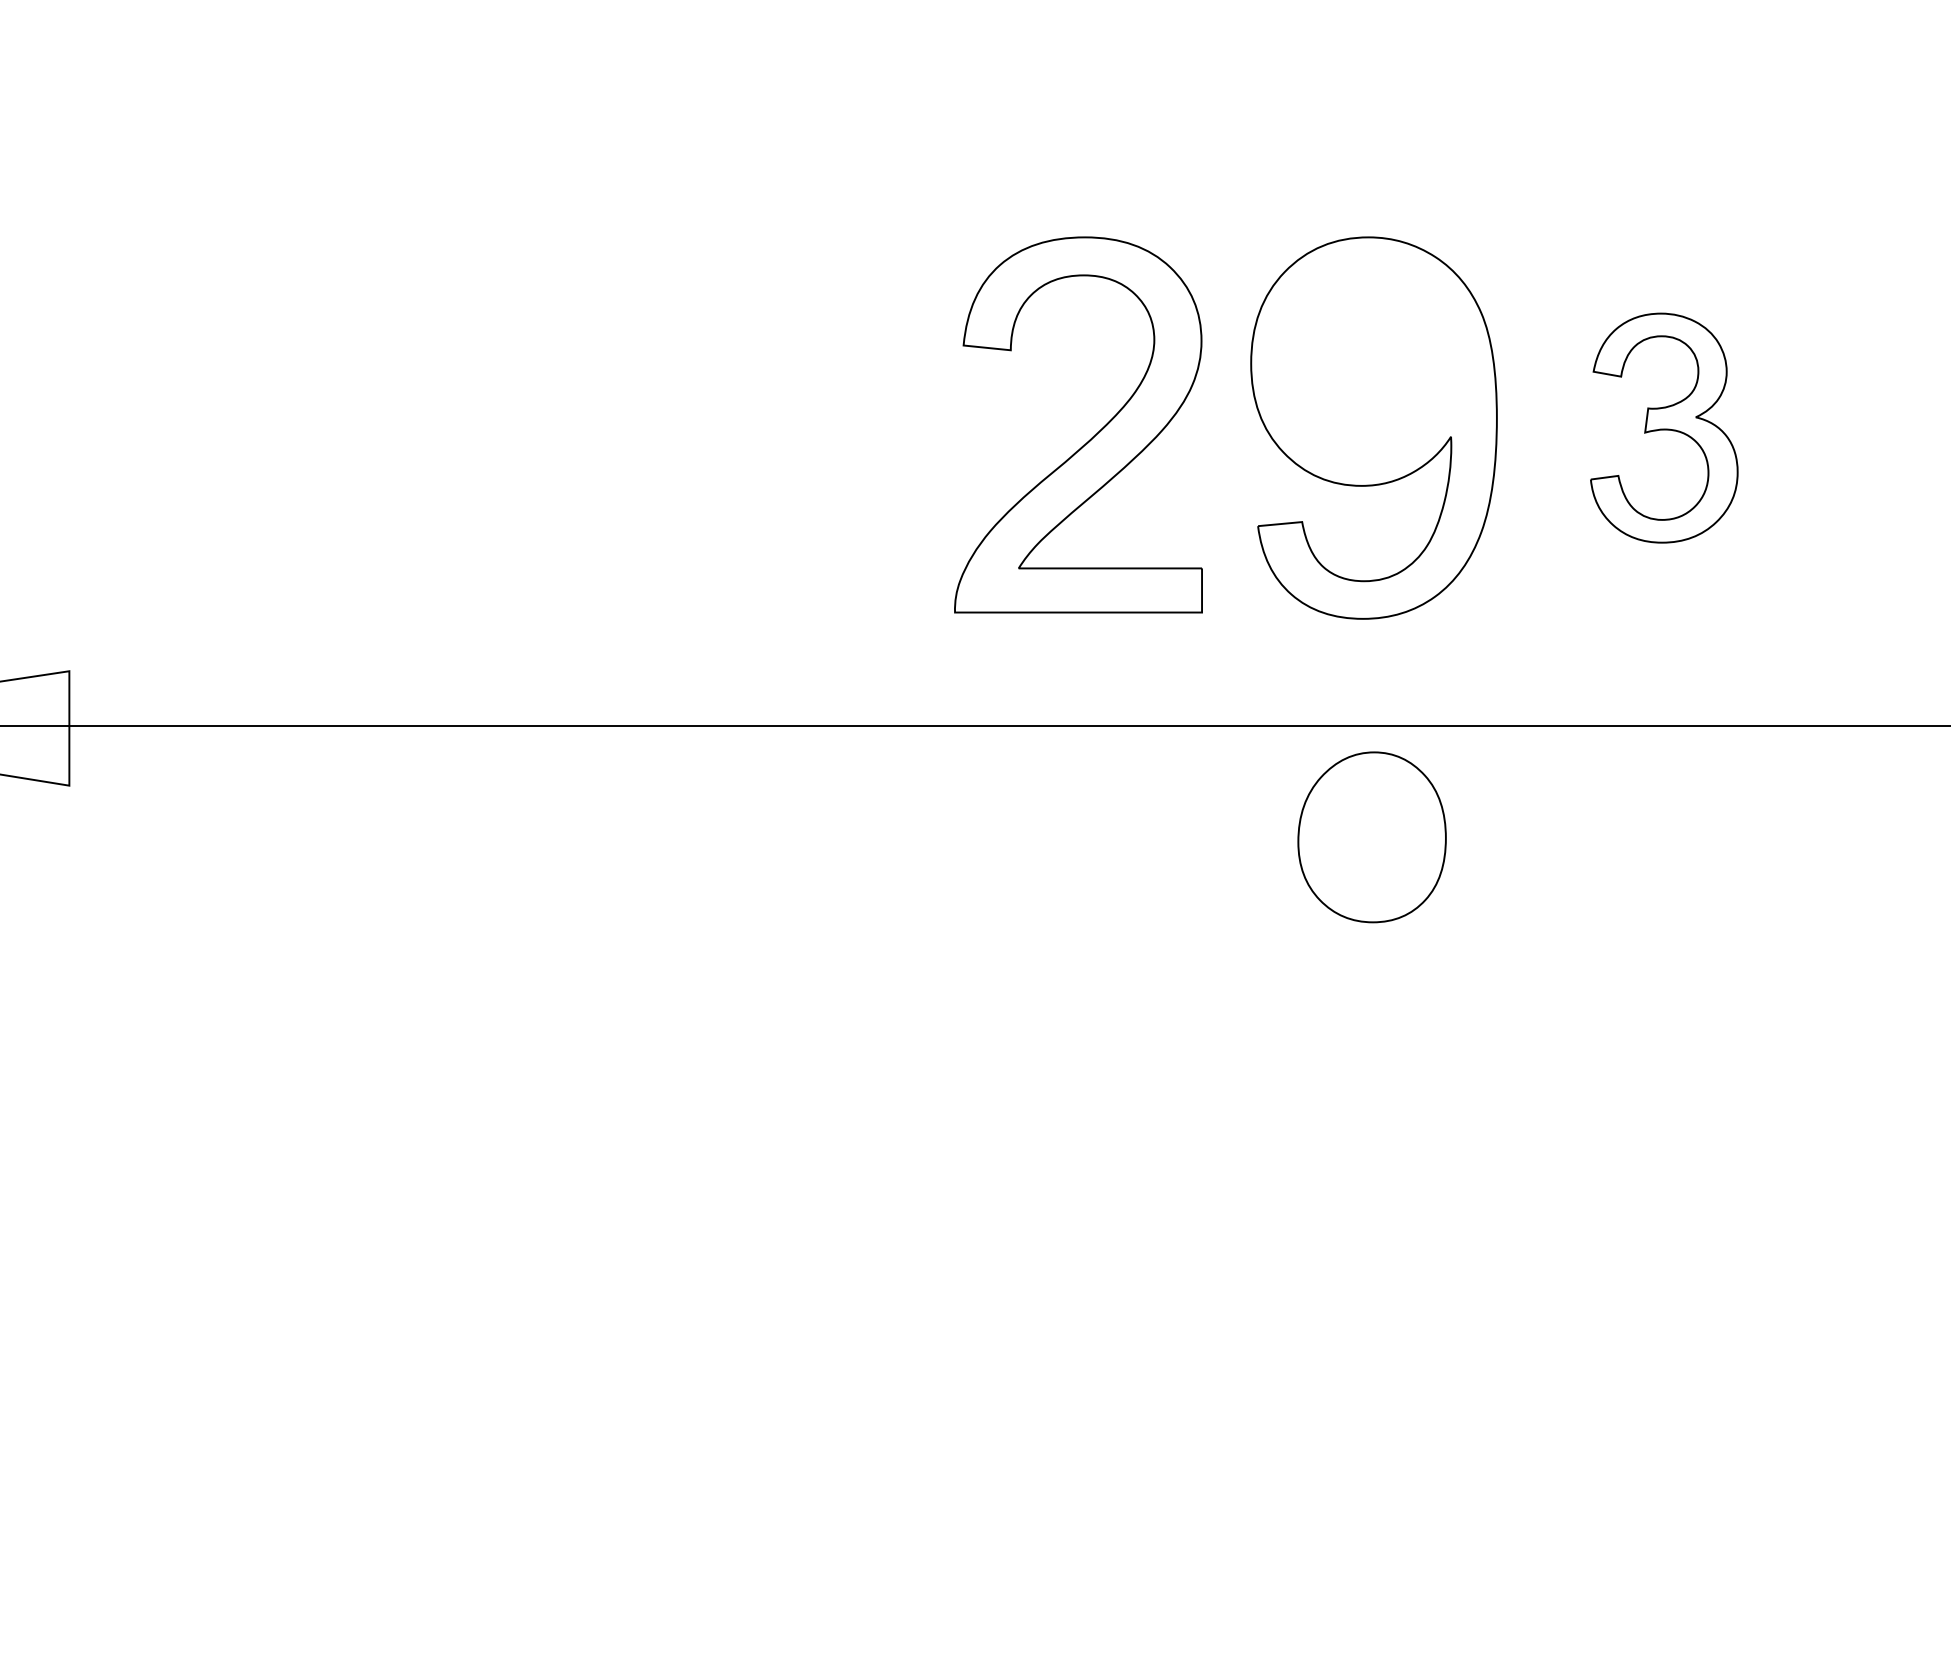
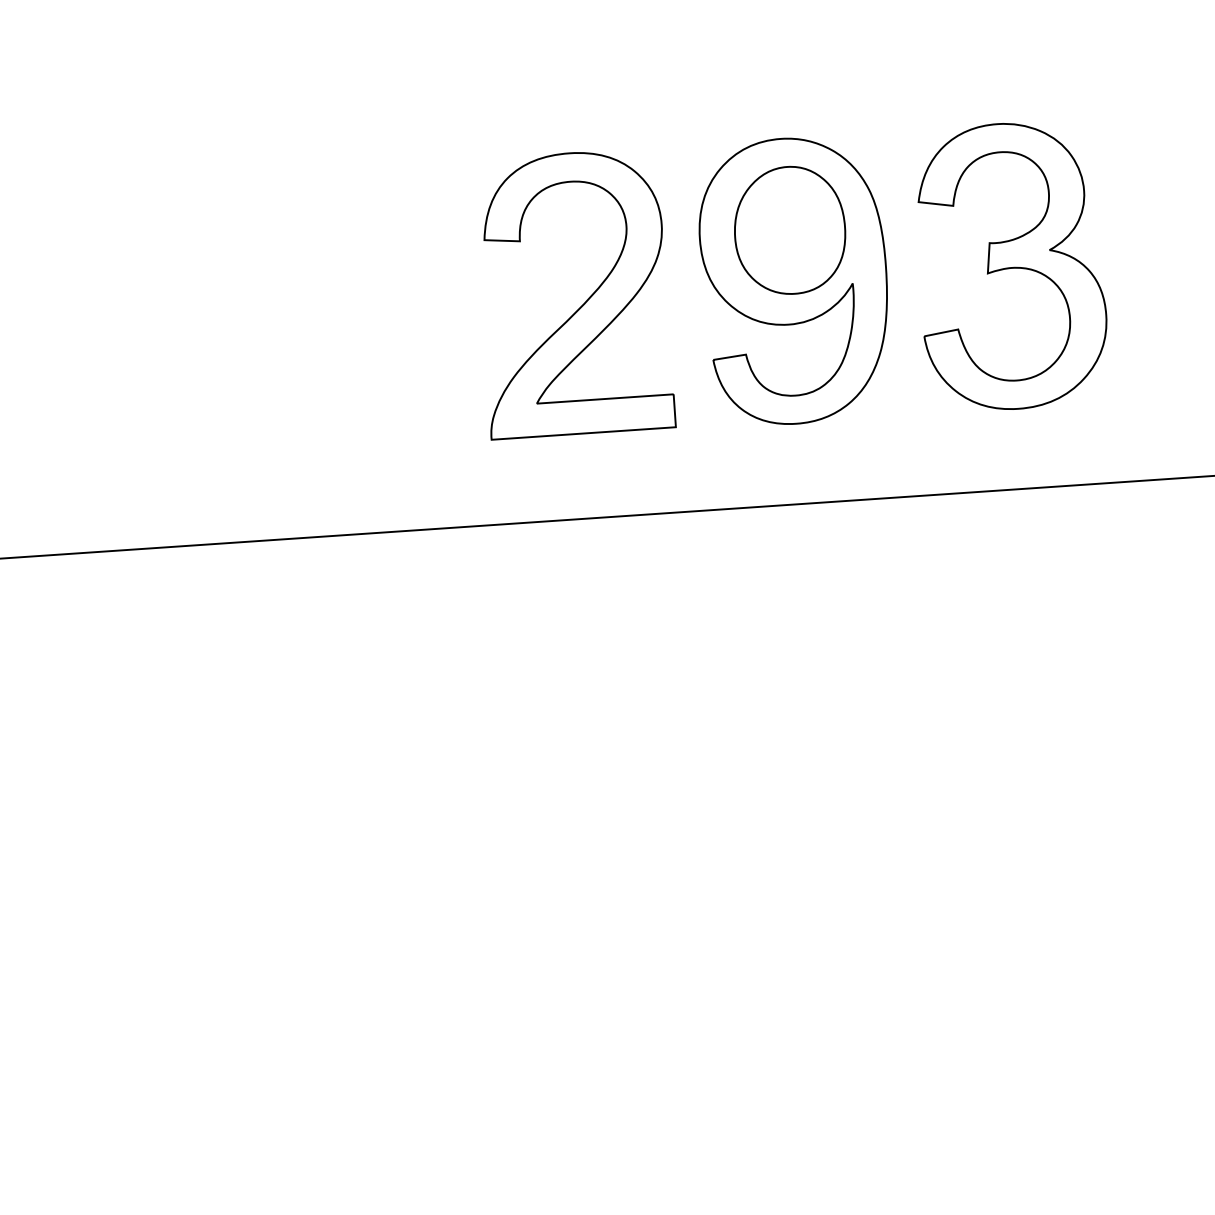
part: (1664, 427) -> (1011, 265), size x1.67
part: (1371, 837) -> (789, 230), moved

